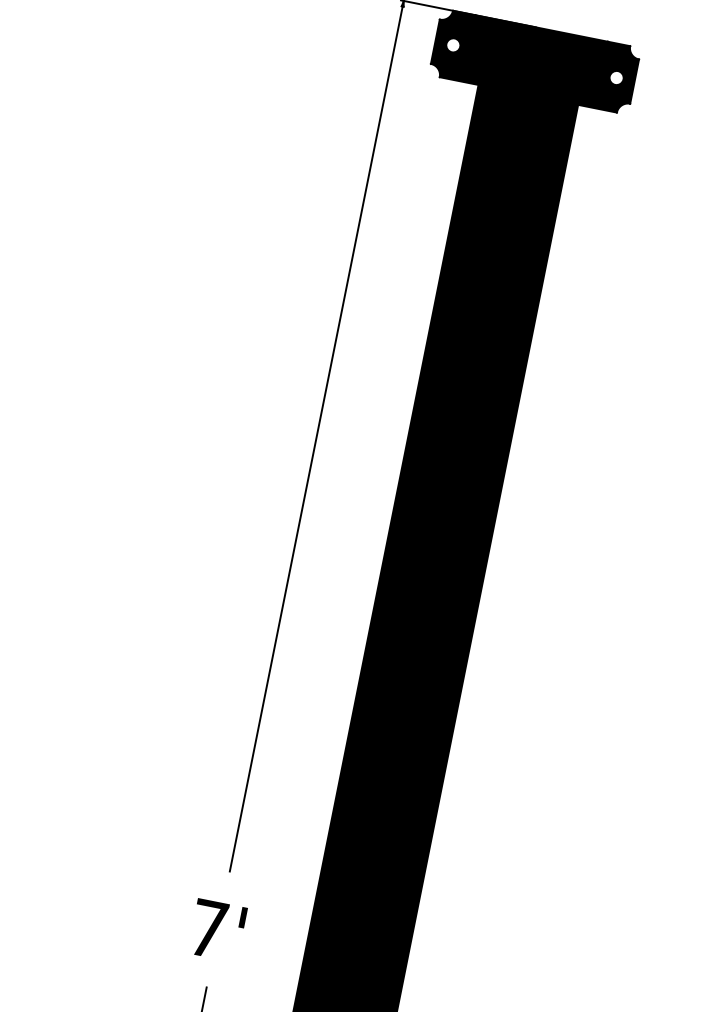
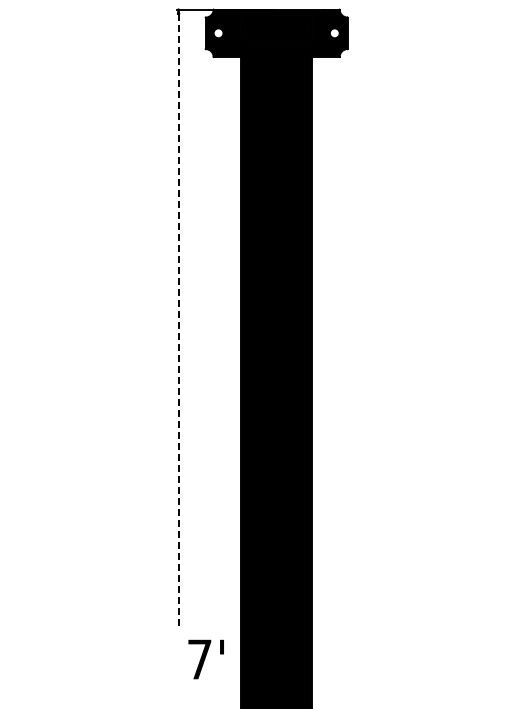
line: (316, 438) -> (178, 321), solid -> dashed
text: (216, 930) -> (205, 659), moved

